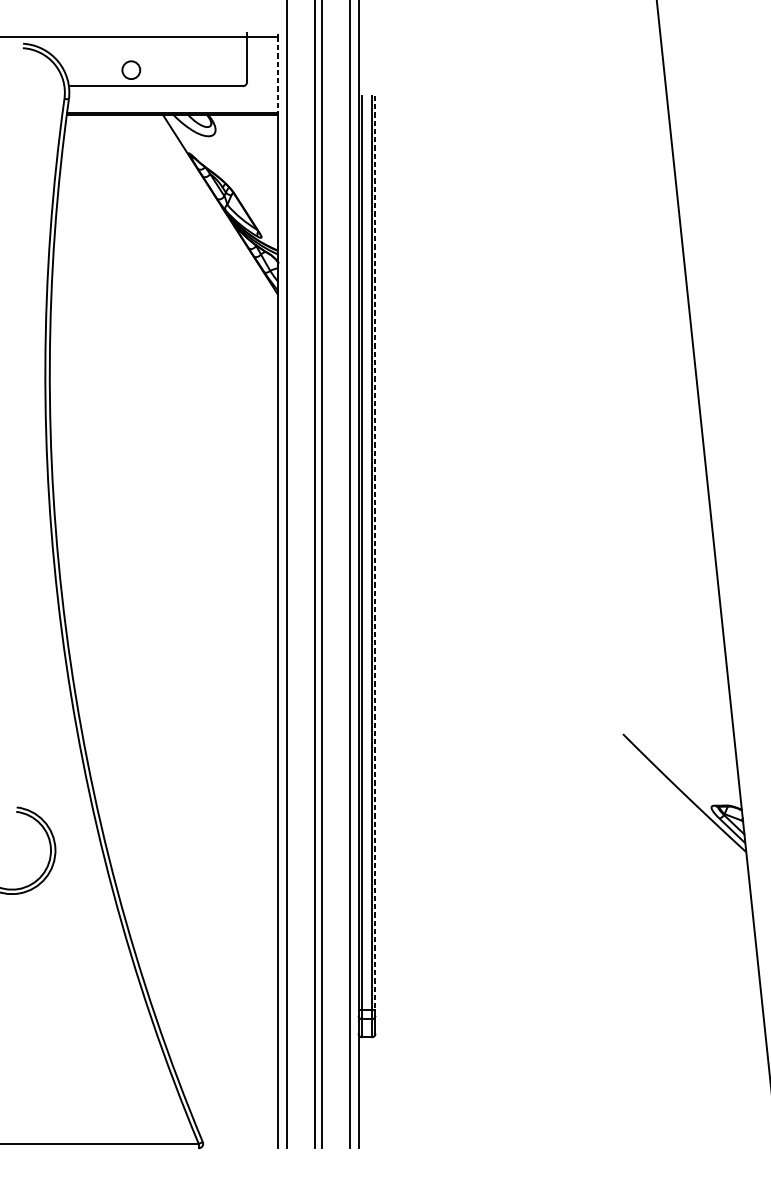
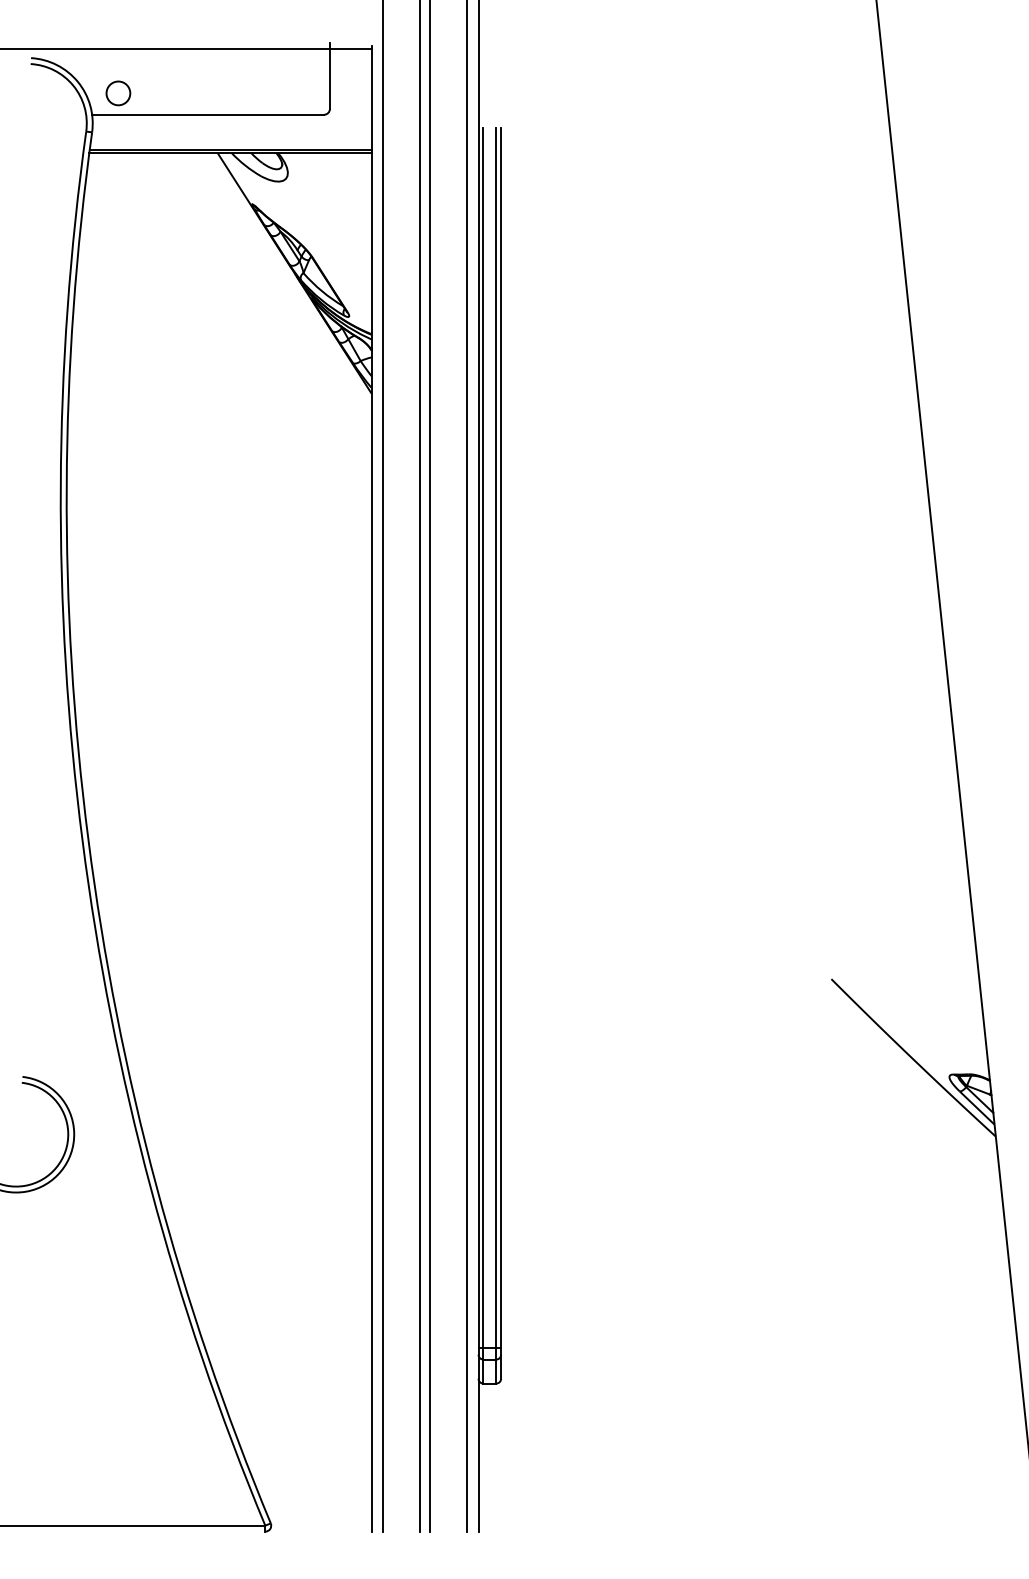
circle: (131, 70) -> (118, 93), moved
line: (278, 74) -> (371, 99), dashed -> solid
line: (375, 553) -> (501, 737), dashed -> solid

